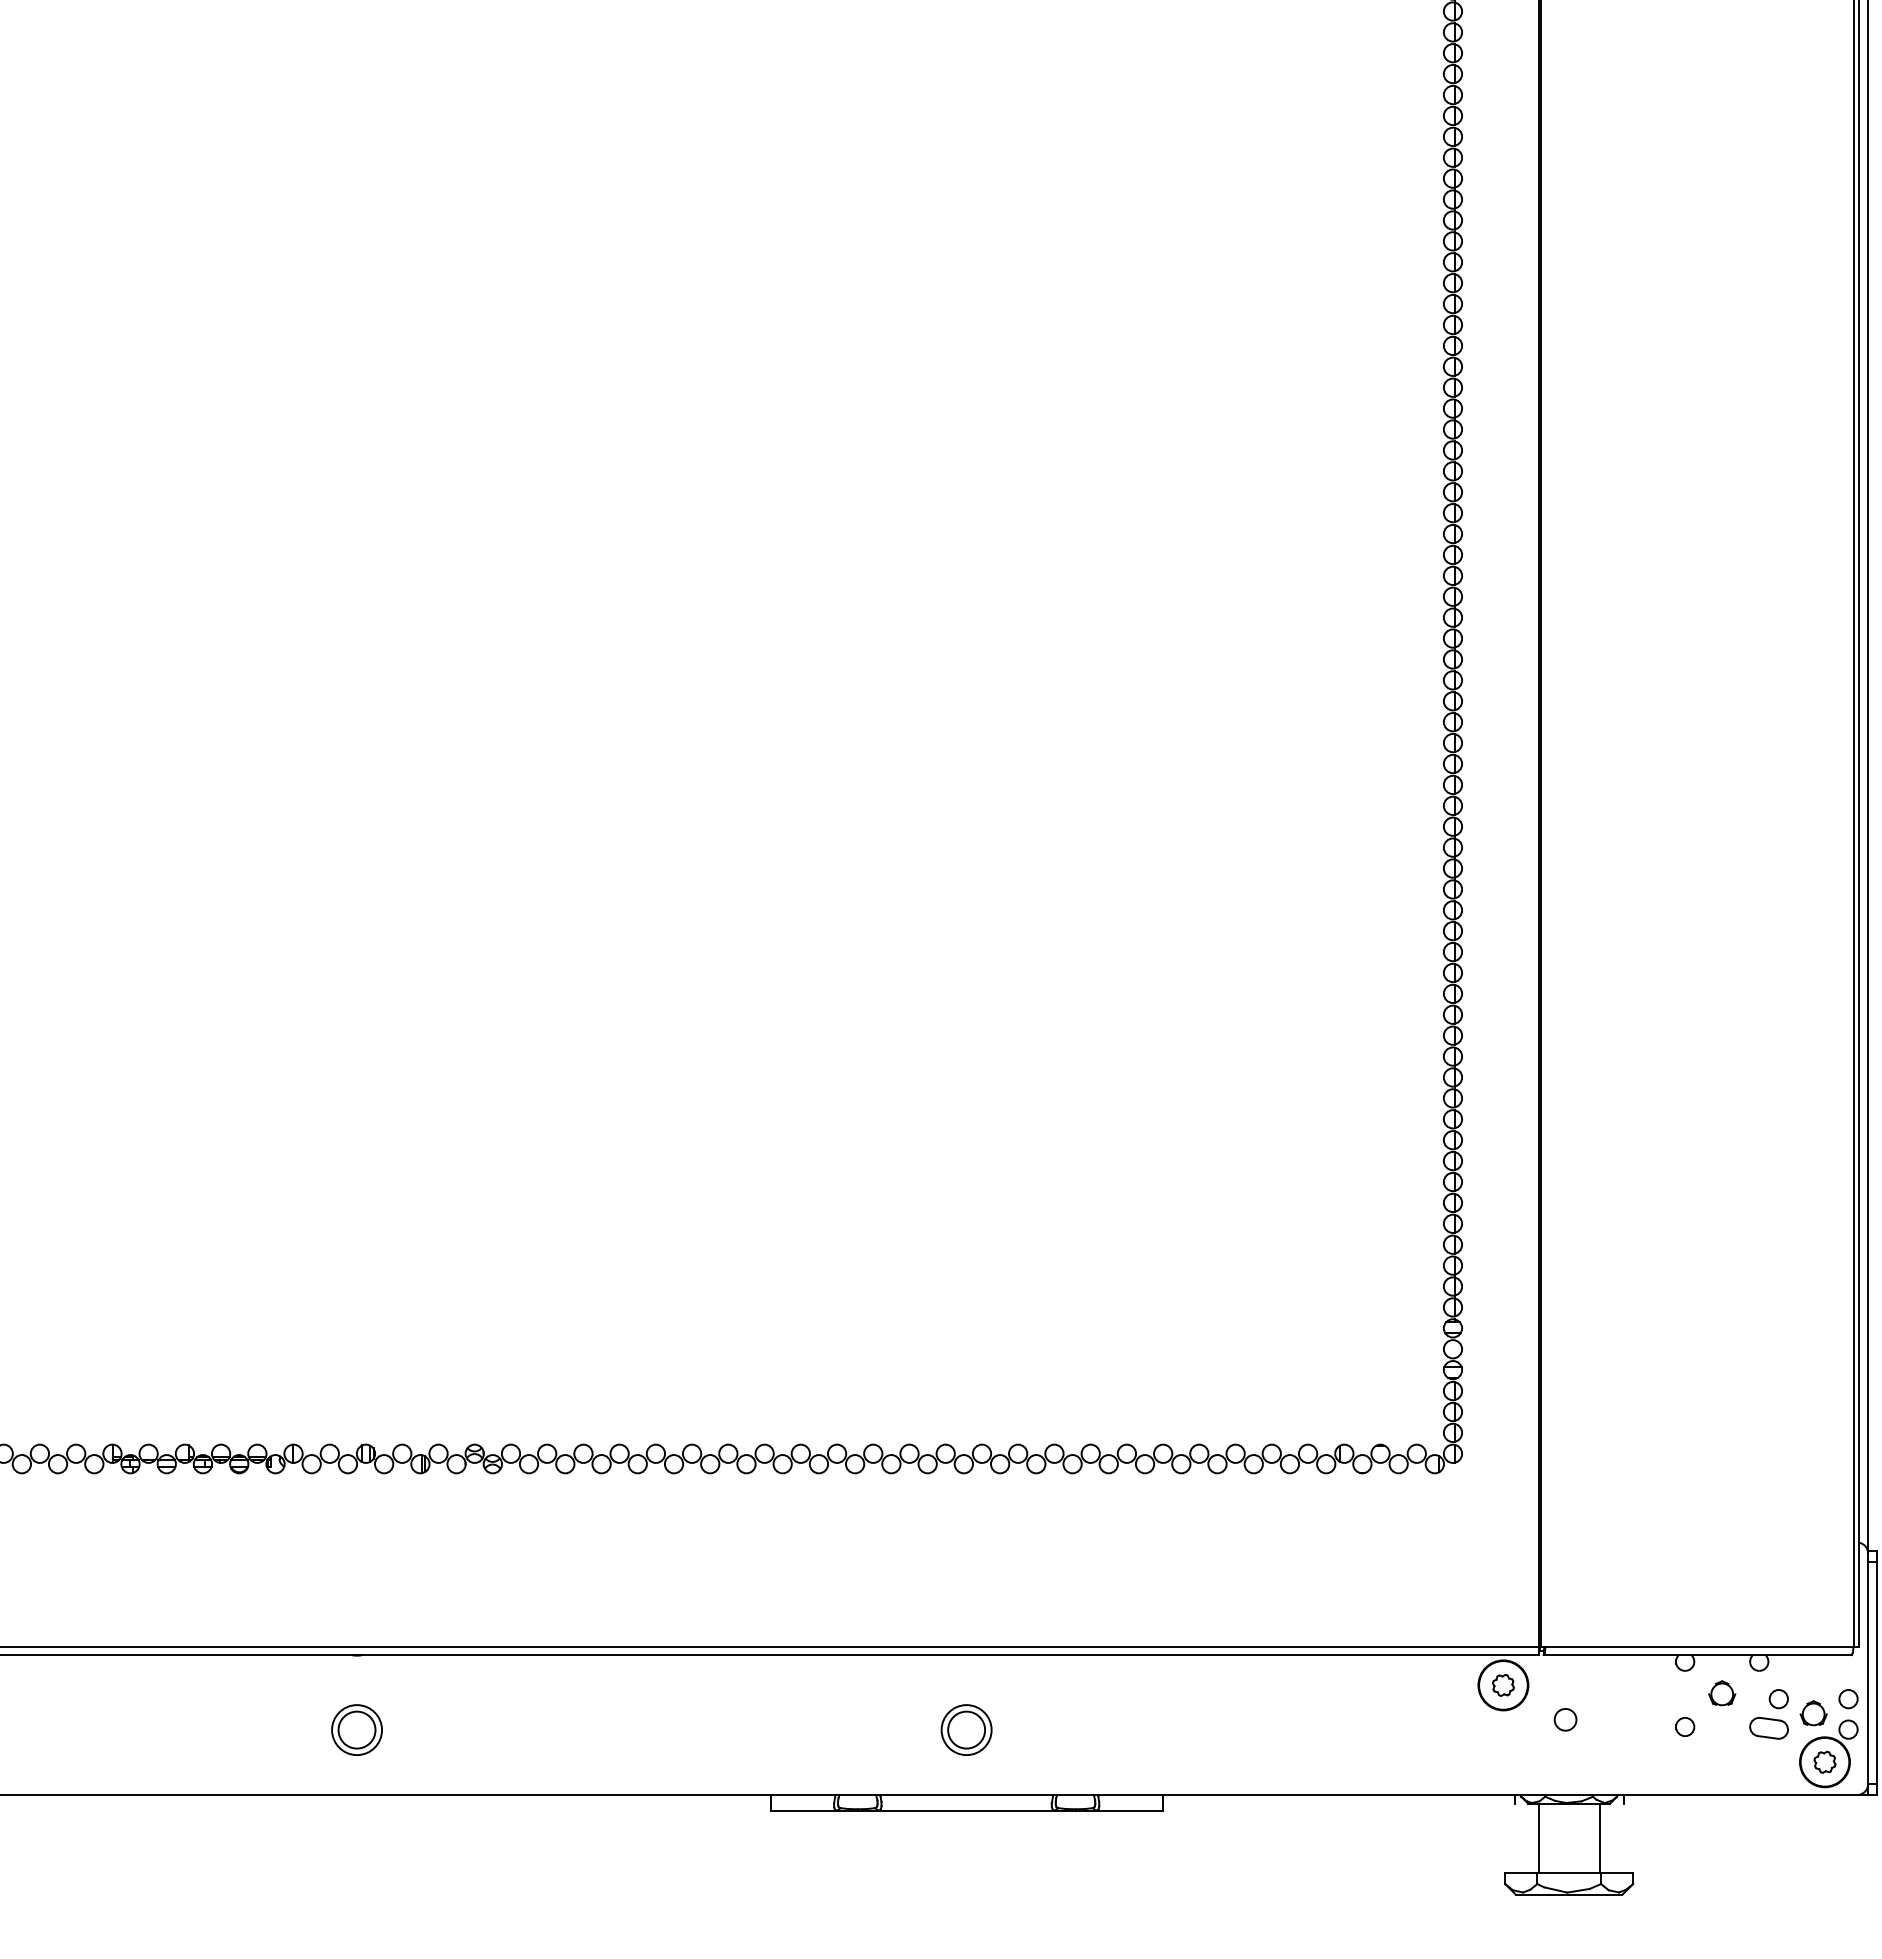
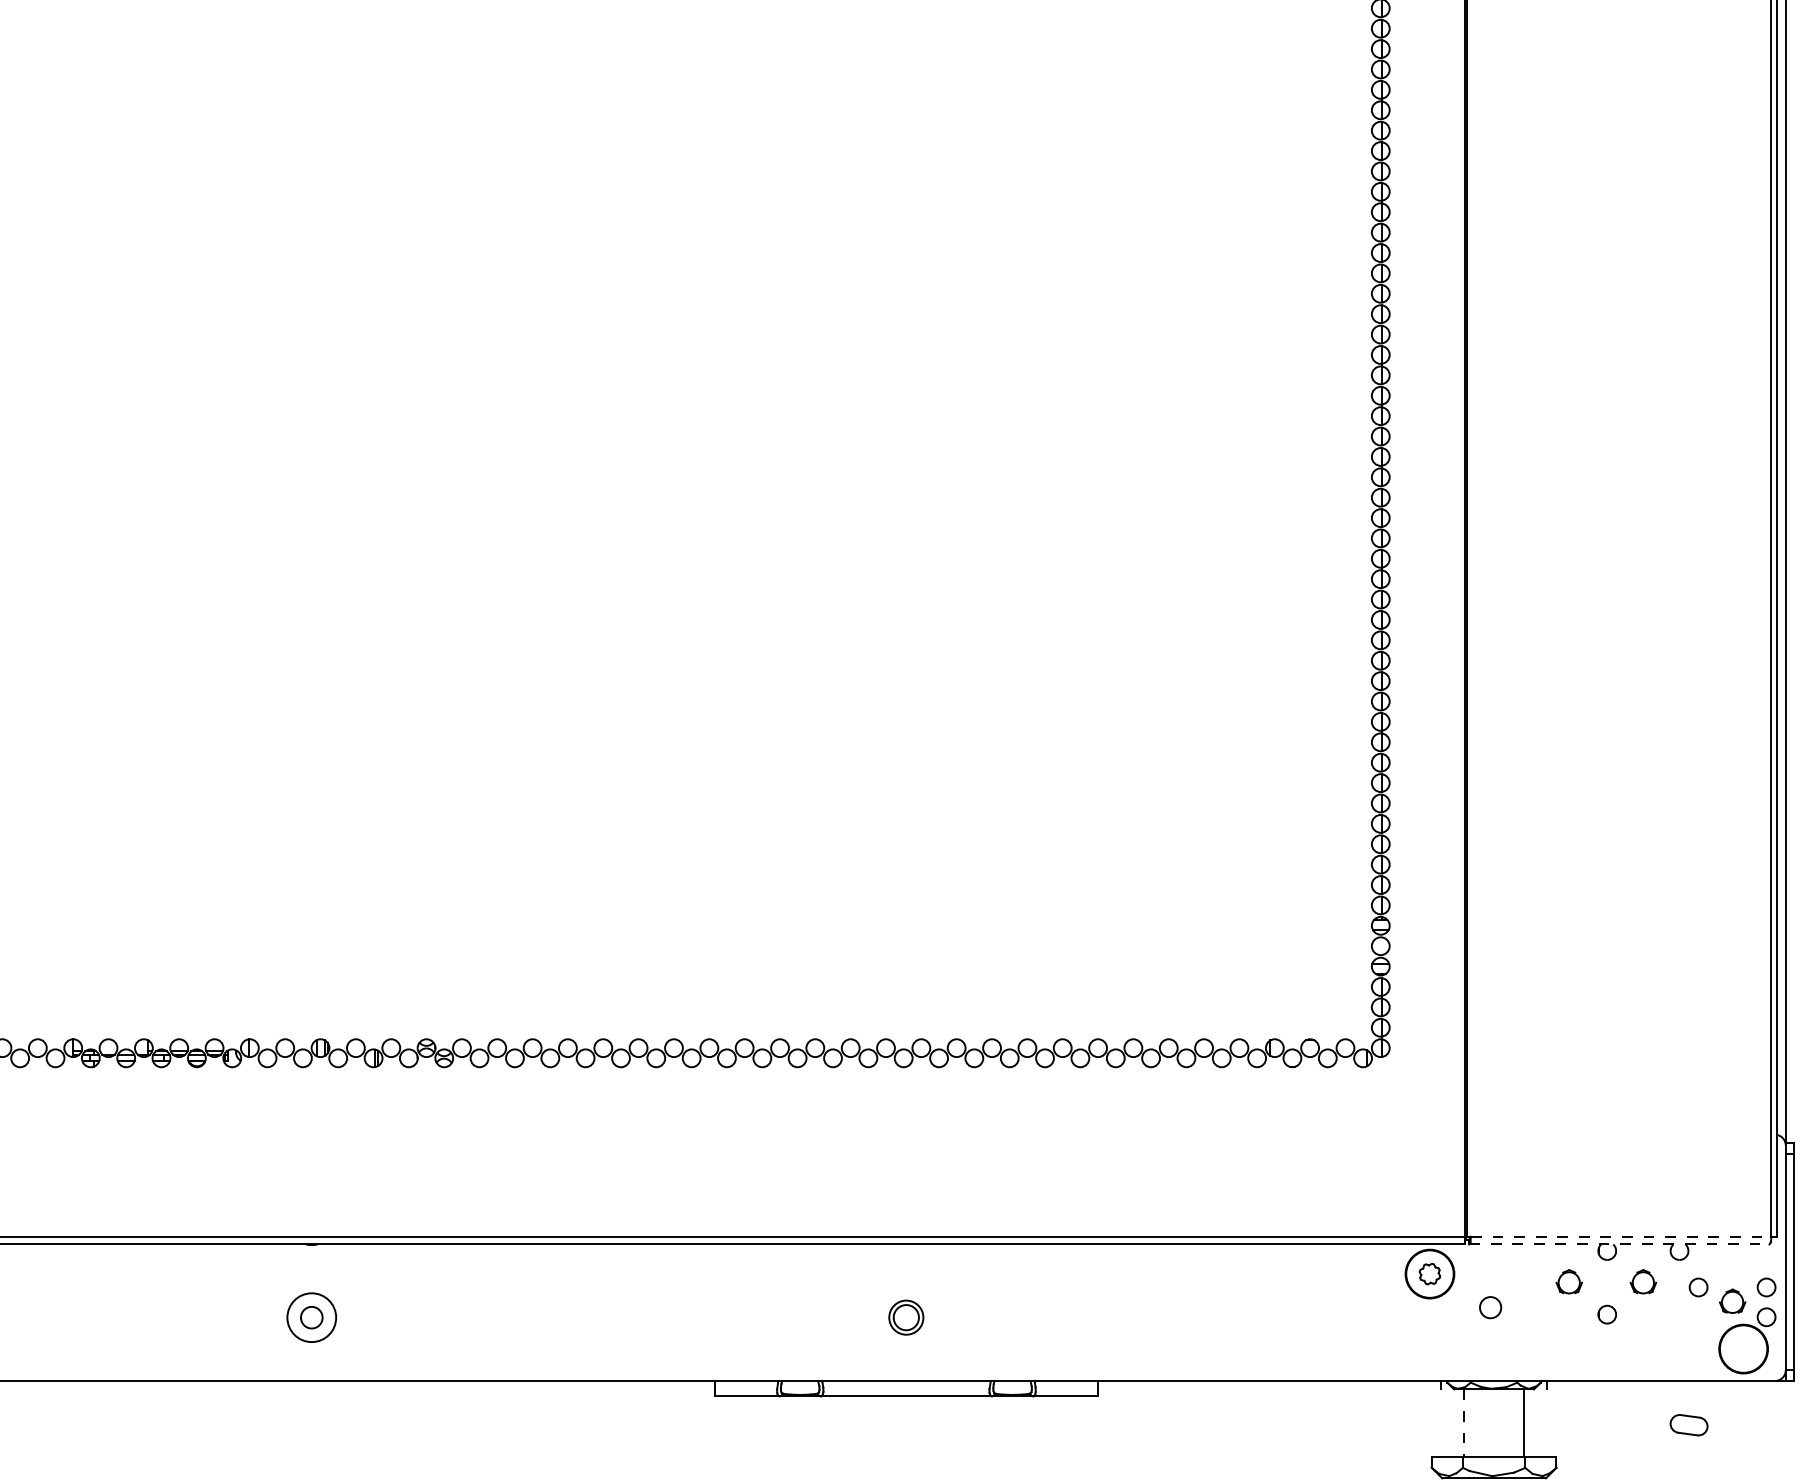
line: (1699, 1647) -> (1621, 1237), solid -> dashed
line: (1697, 1655) -> (1619, 1244), solid -> dashed
part: (1646, 1693) -> (1569, 1281), added
part: (1768, 1727) -> (1688, 1424), moved
circle: (356, 1729) -> (311, 1317), size x0.6
part: (966, 1729) -> (906, 1317), size x0.7
part: (1824, 1761) -> (1743, 1348), removed
line: (1538, 1838) -> (1464, 1423), solid -> dashed

